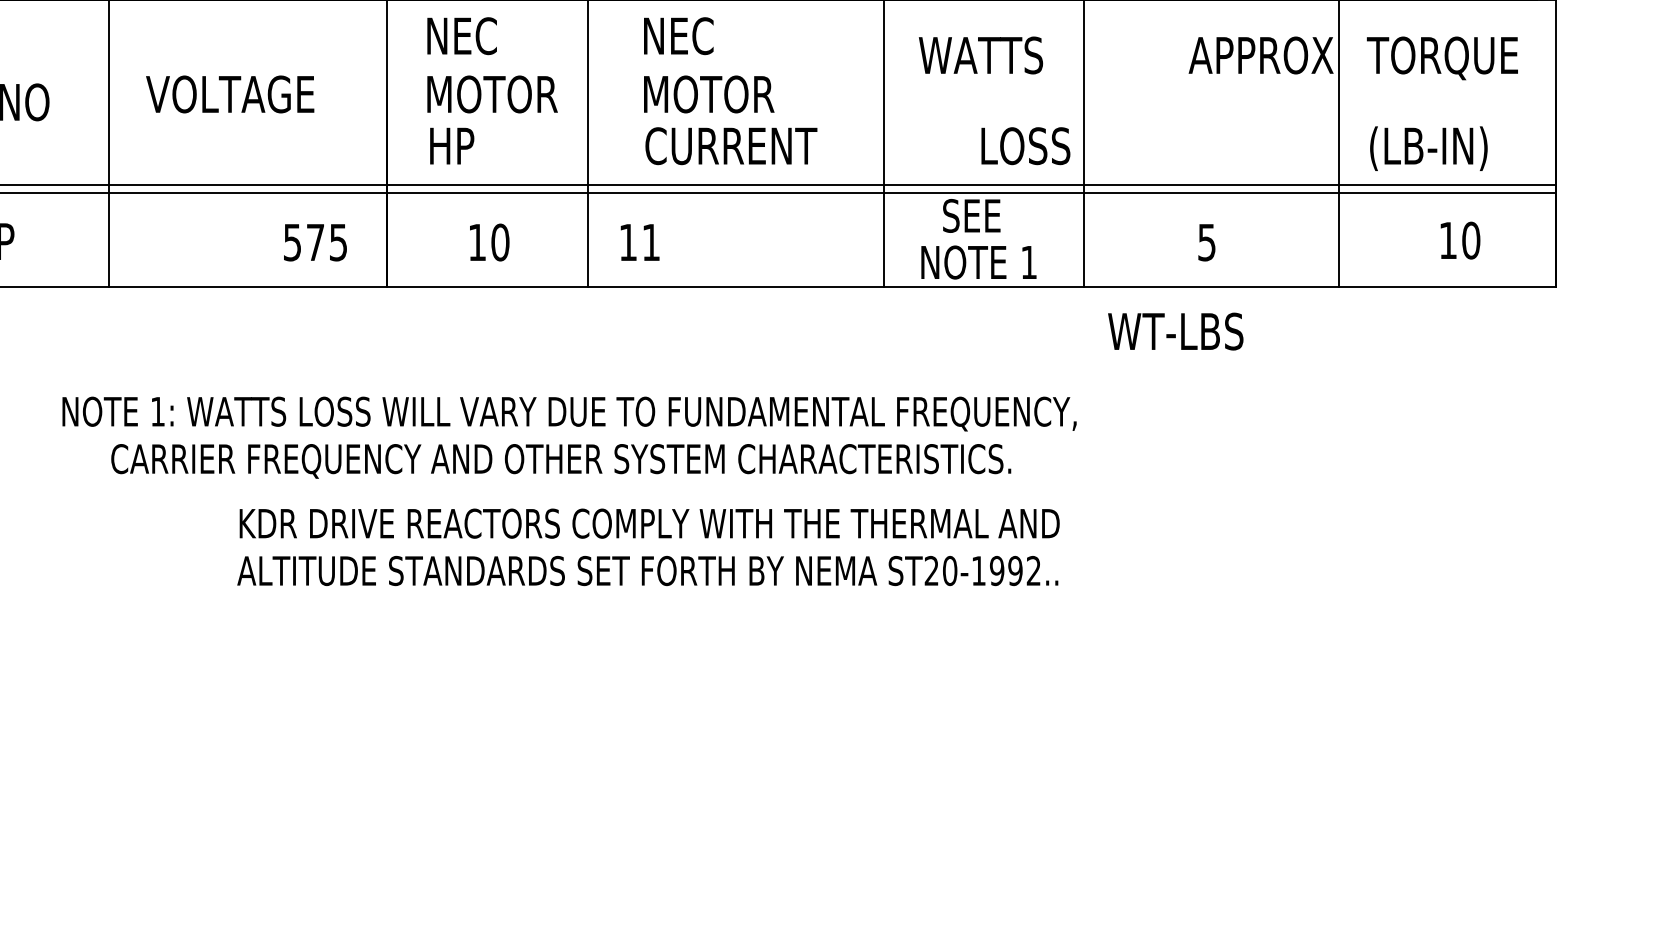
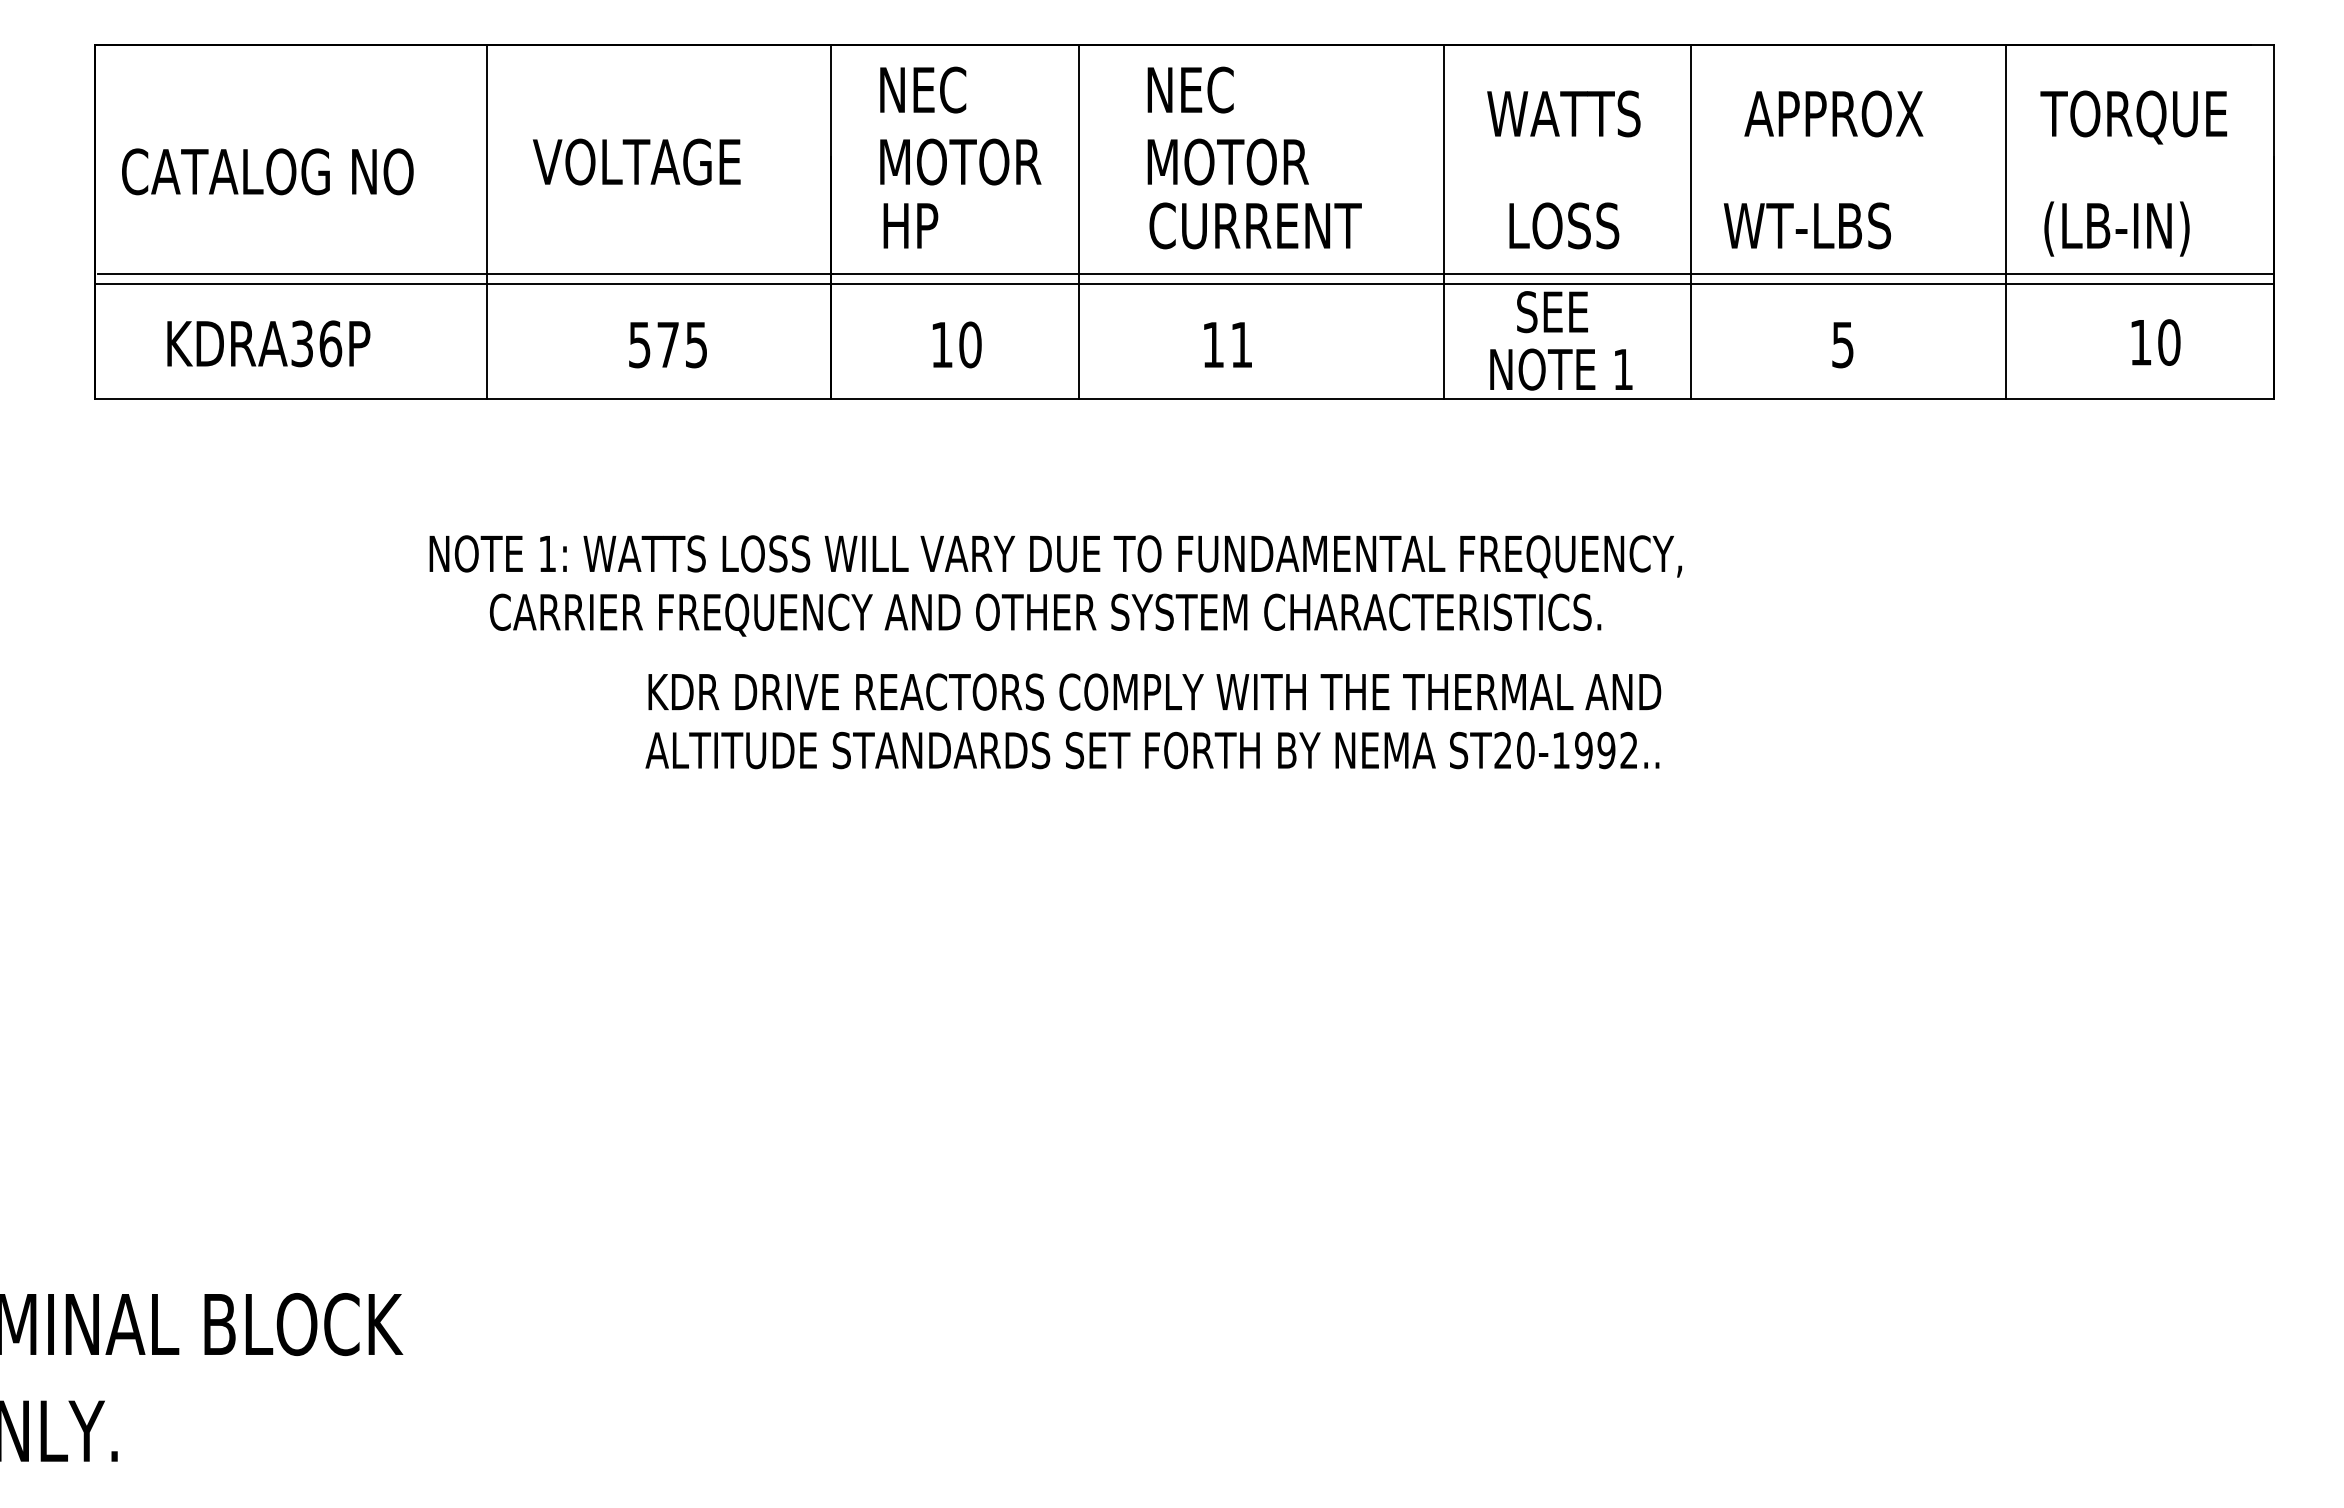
text: (1260, 55) -> (1833, 113), moved
text: (1026, 145) -> (1564, 225), moved
text: (639, 242) -> (1227, 344), moved
text: (315, 243) -> (667, 345), moved
text: (1175, 331) -> (1806, 225), moved

